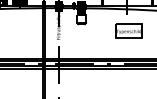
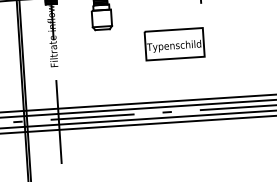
part: (128, 30) -> (173, 43), moved

